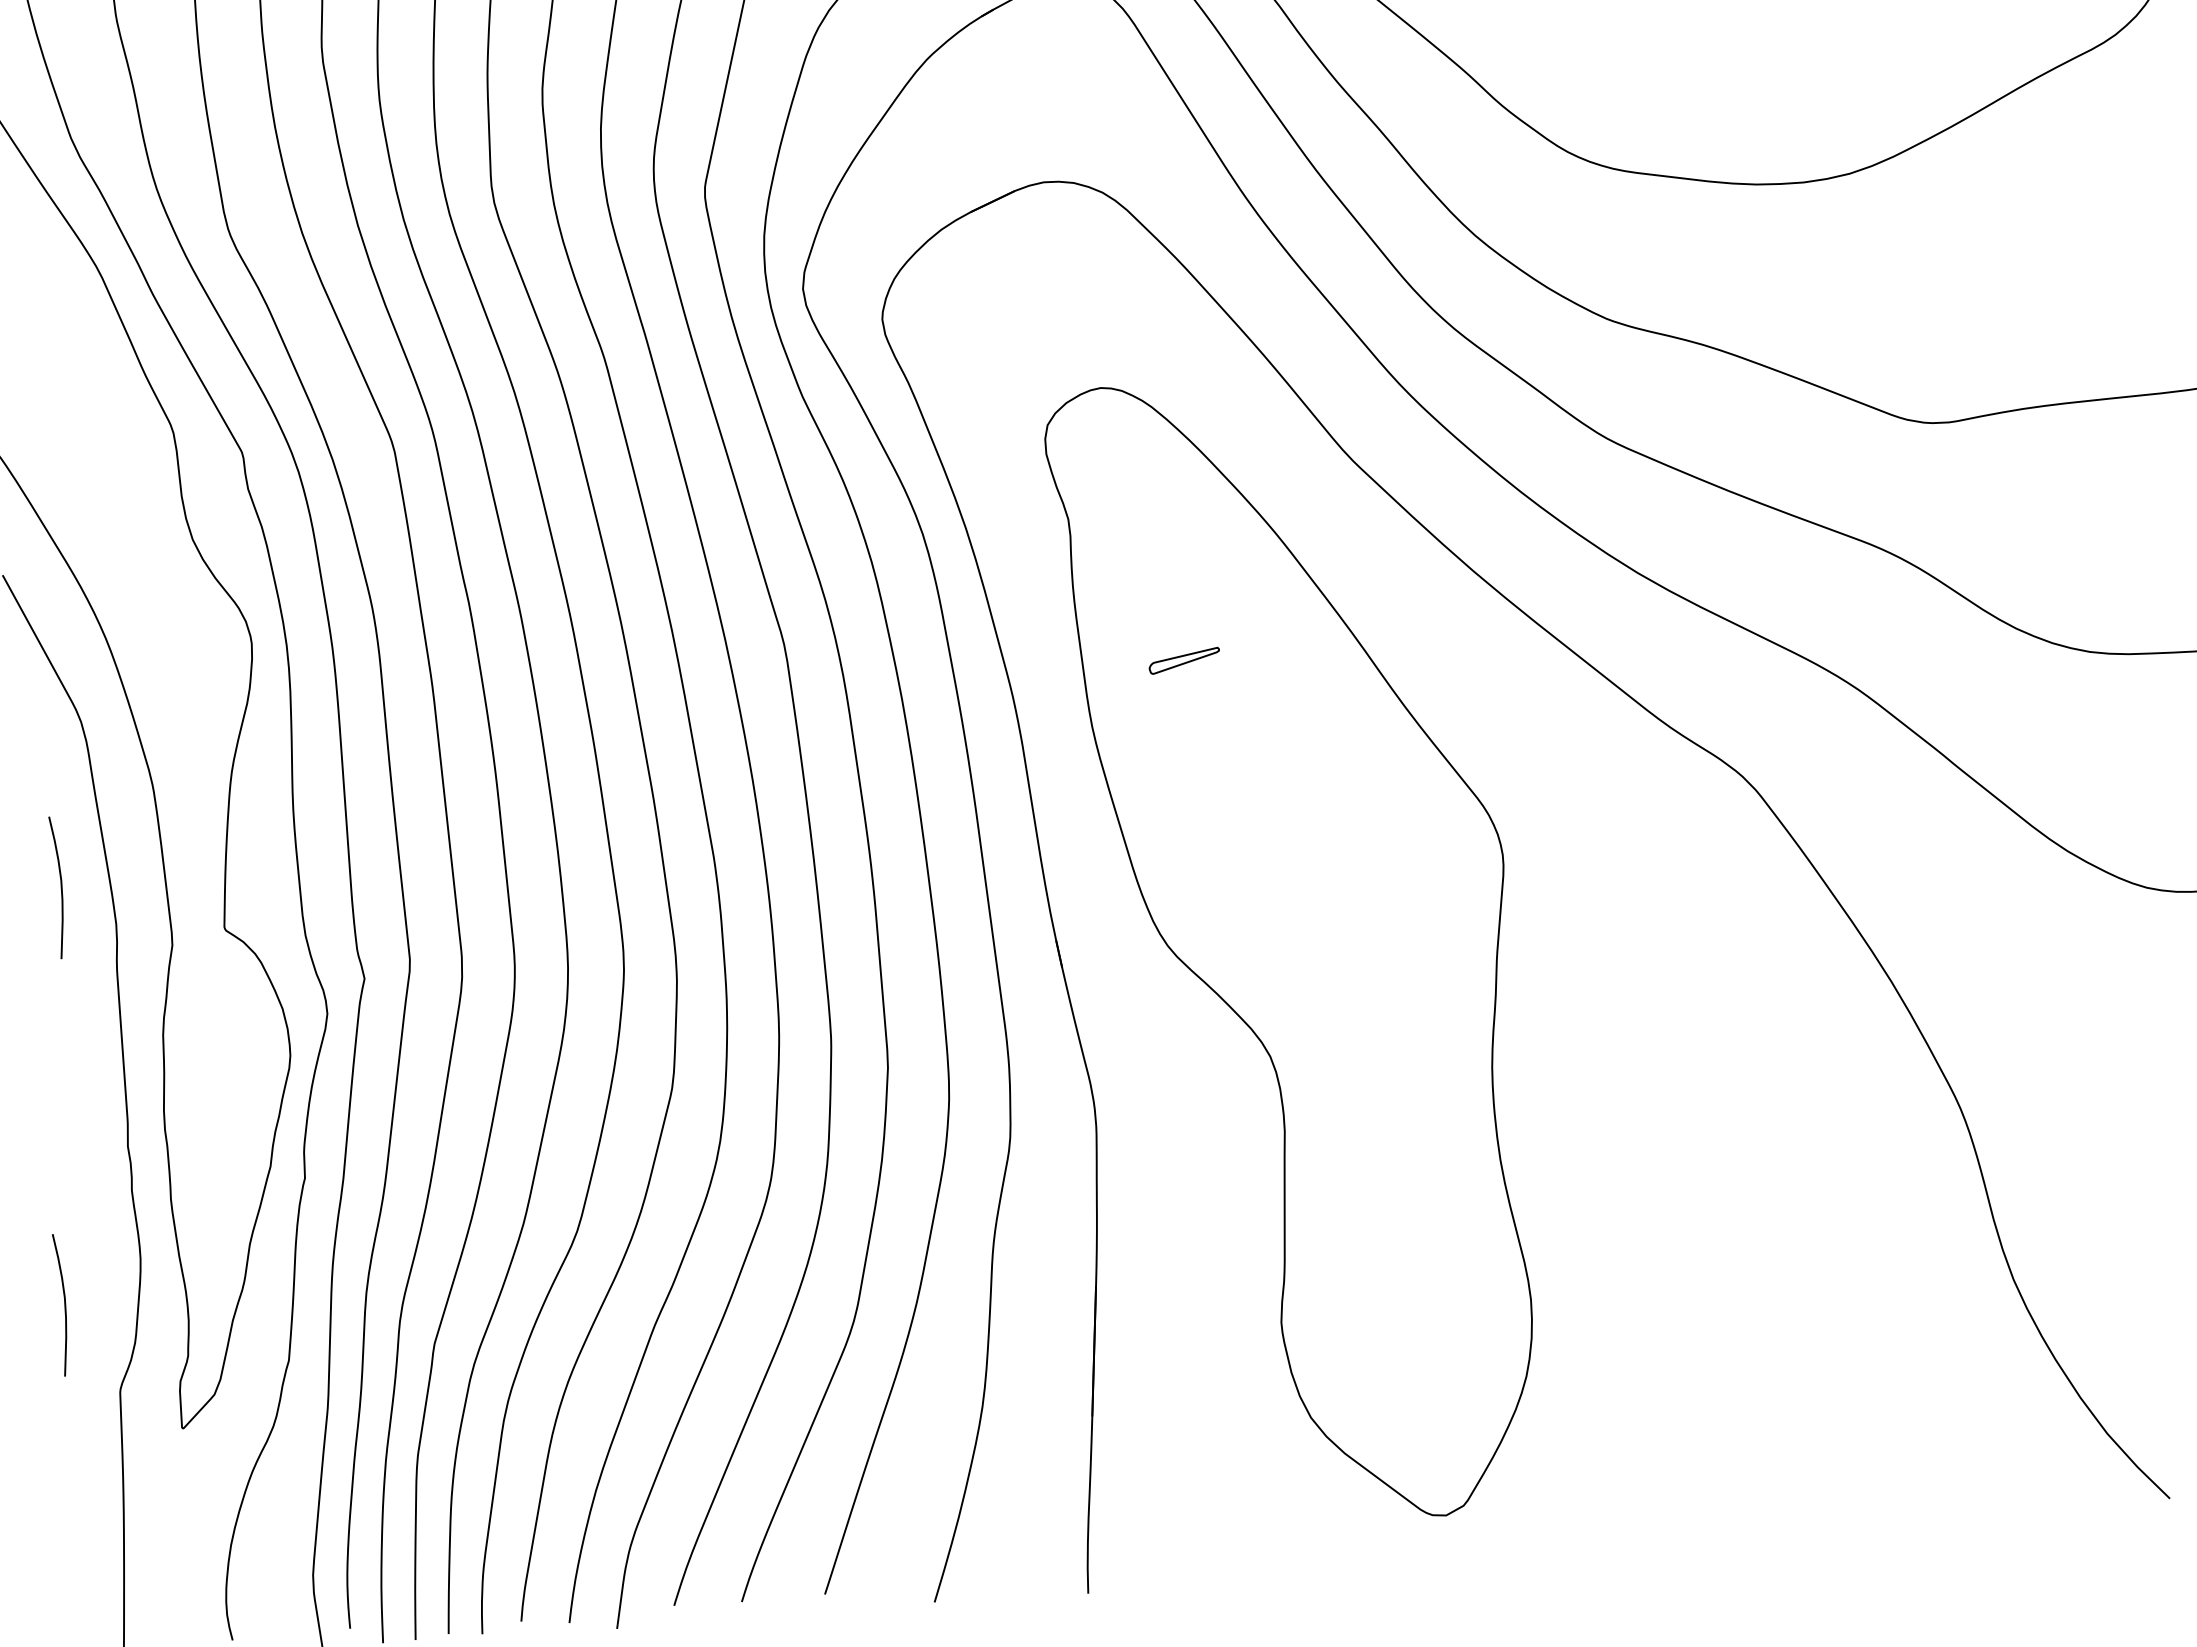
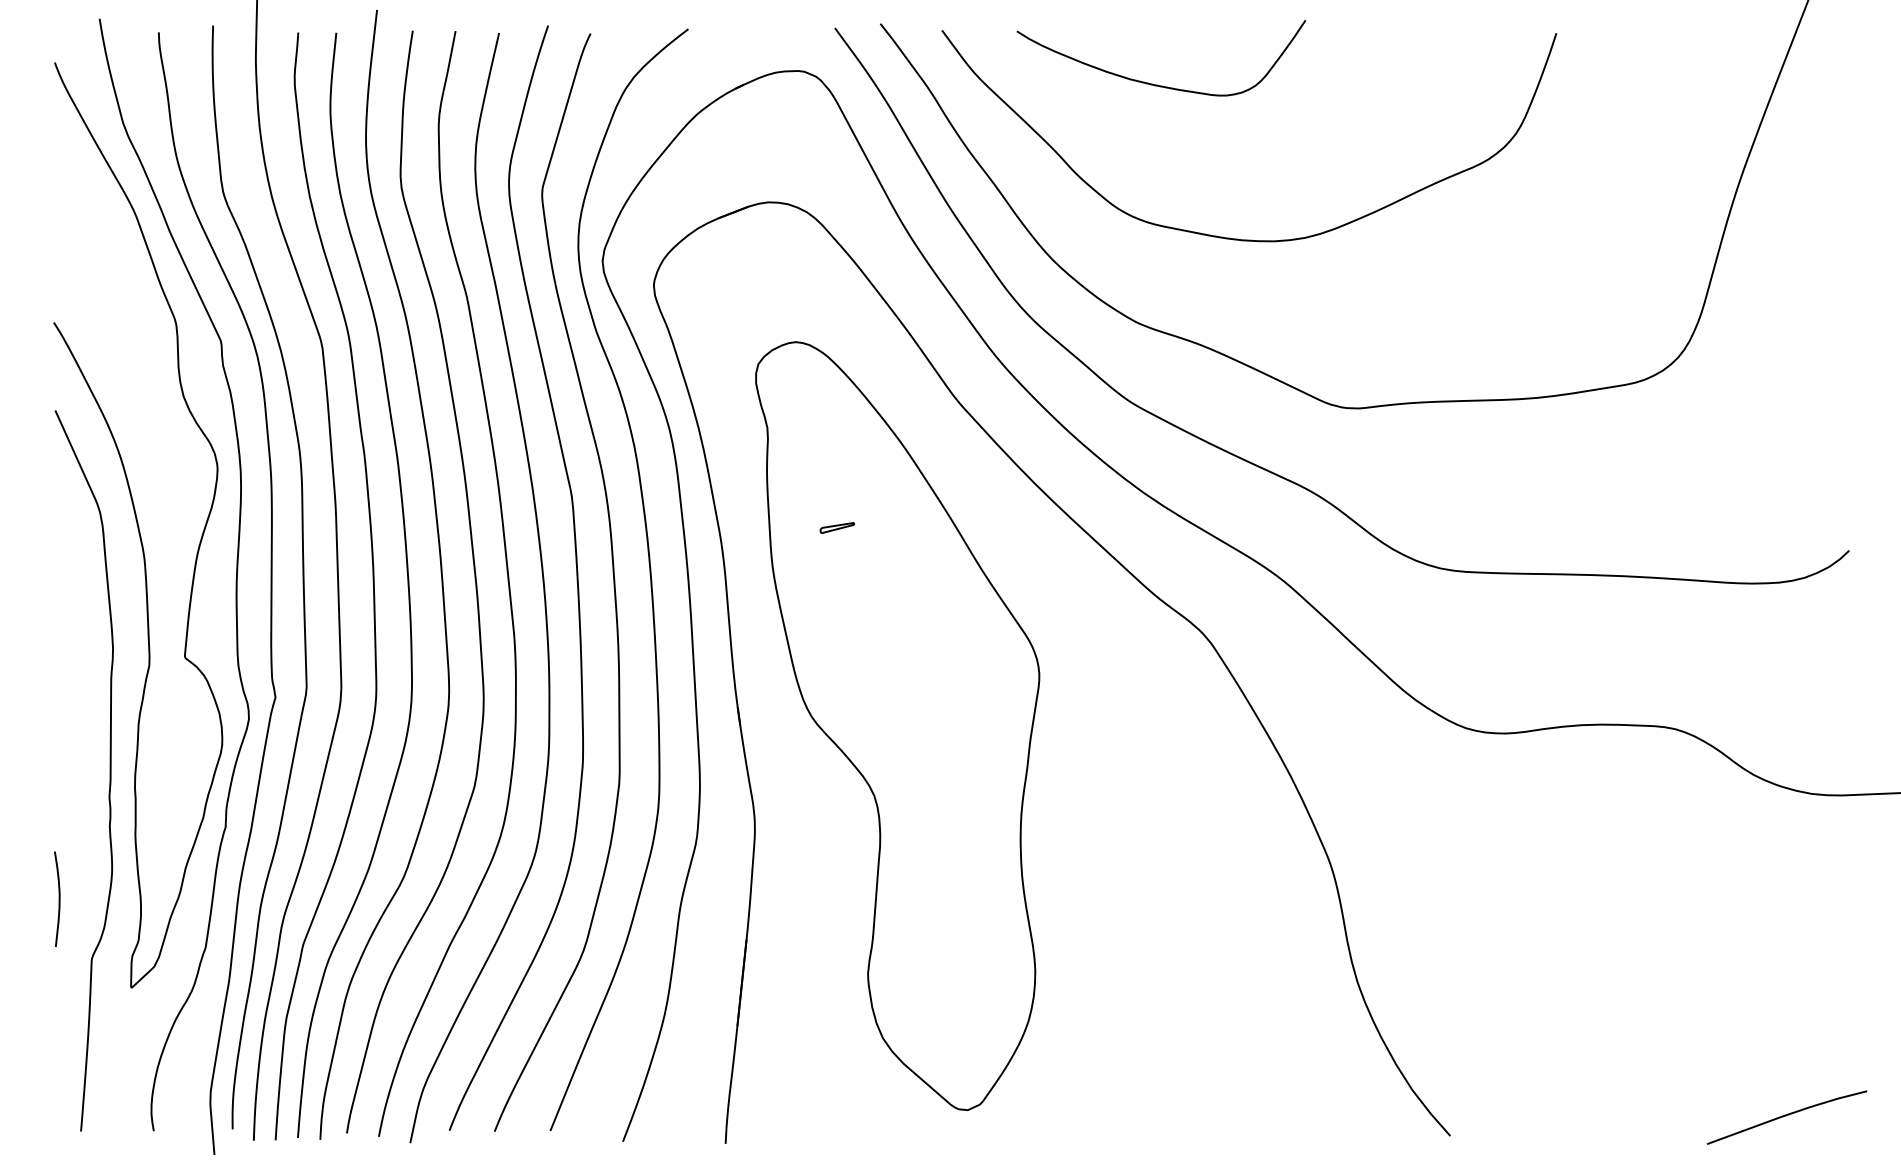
part: (1183, 660) -> (836, 527), size x0.71
curve: (59, 886) -> (77, 620), removed

